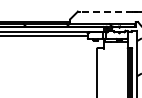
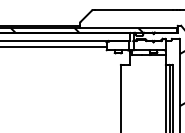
line: (105, 11) -> (133, 10), dashed -> solid

